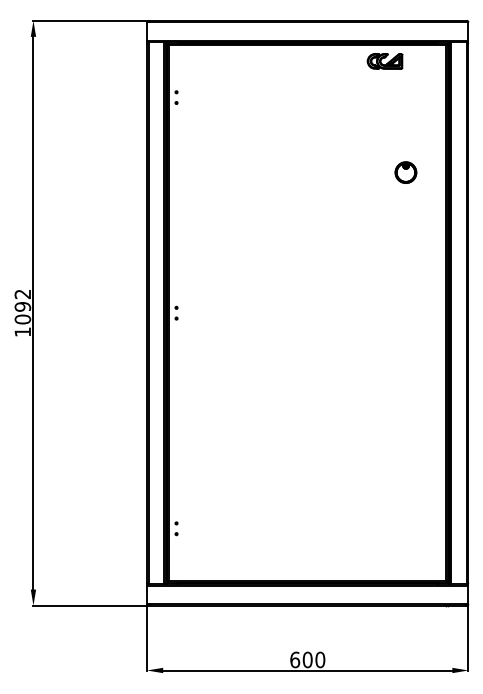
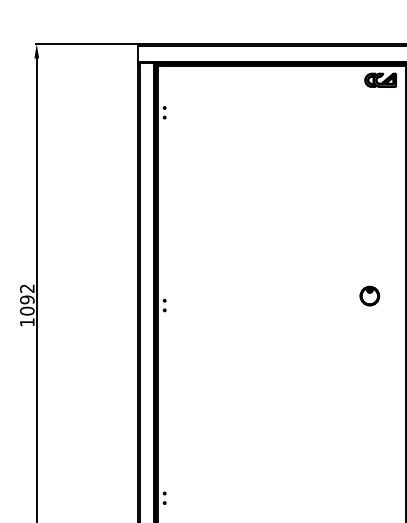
part: (384, 61) -> (380, 80), moved
part: (405, 172) -> (369, 295), moved

